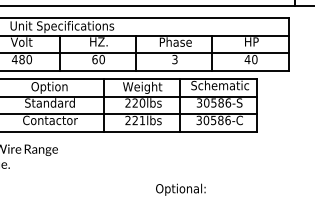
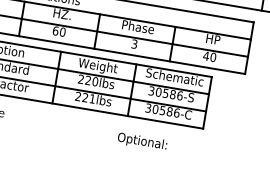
text: (180, 189) -> (142, 141), moved

